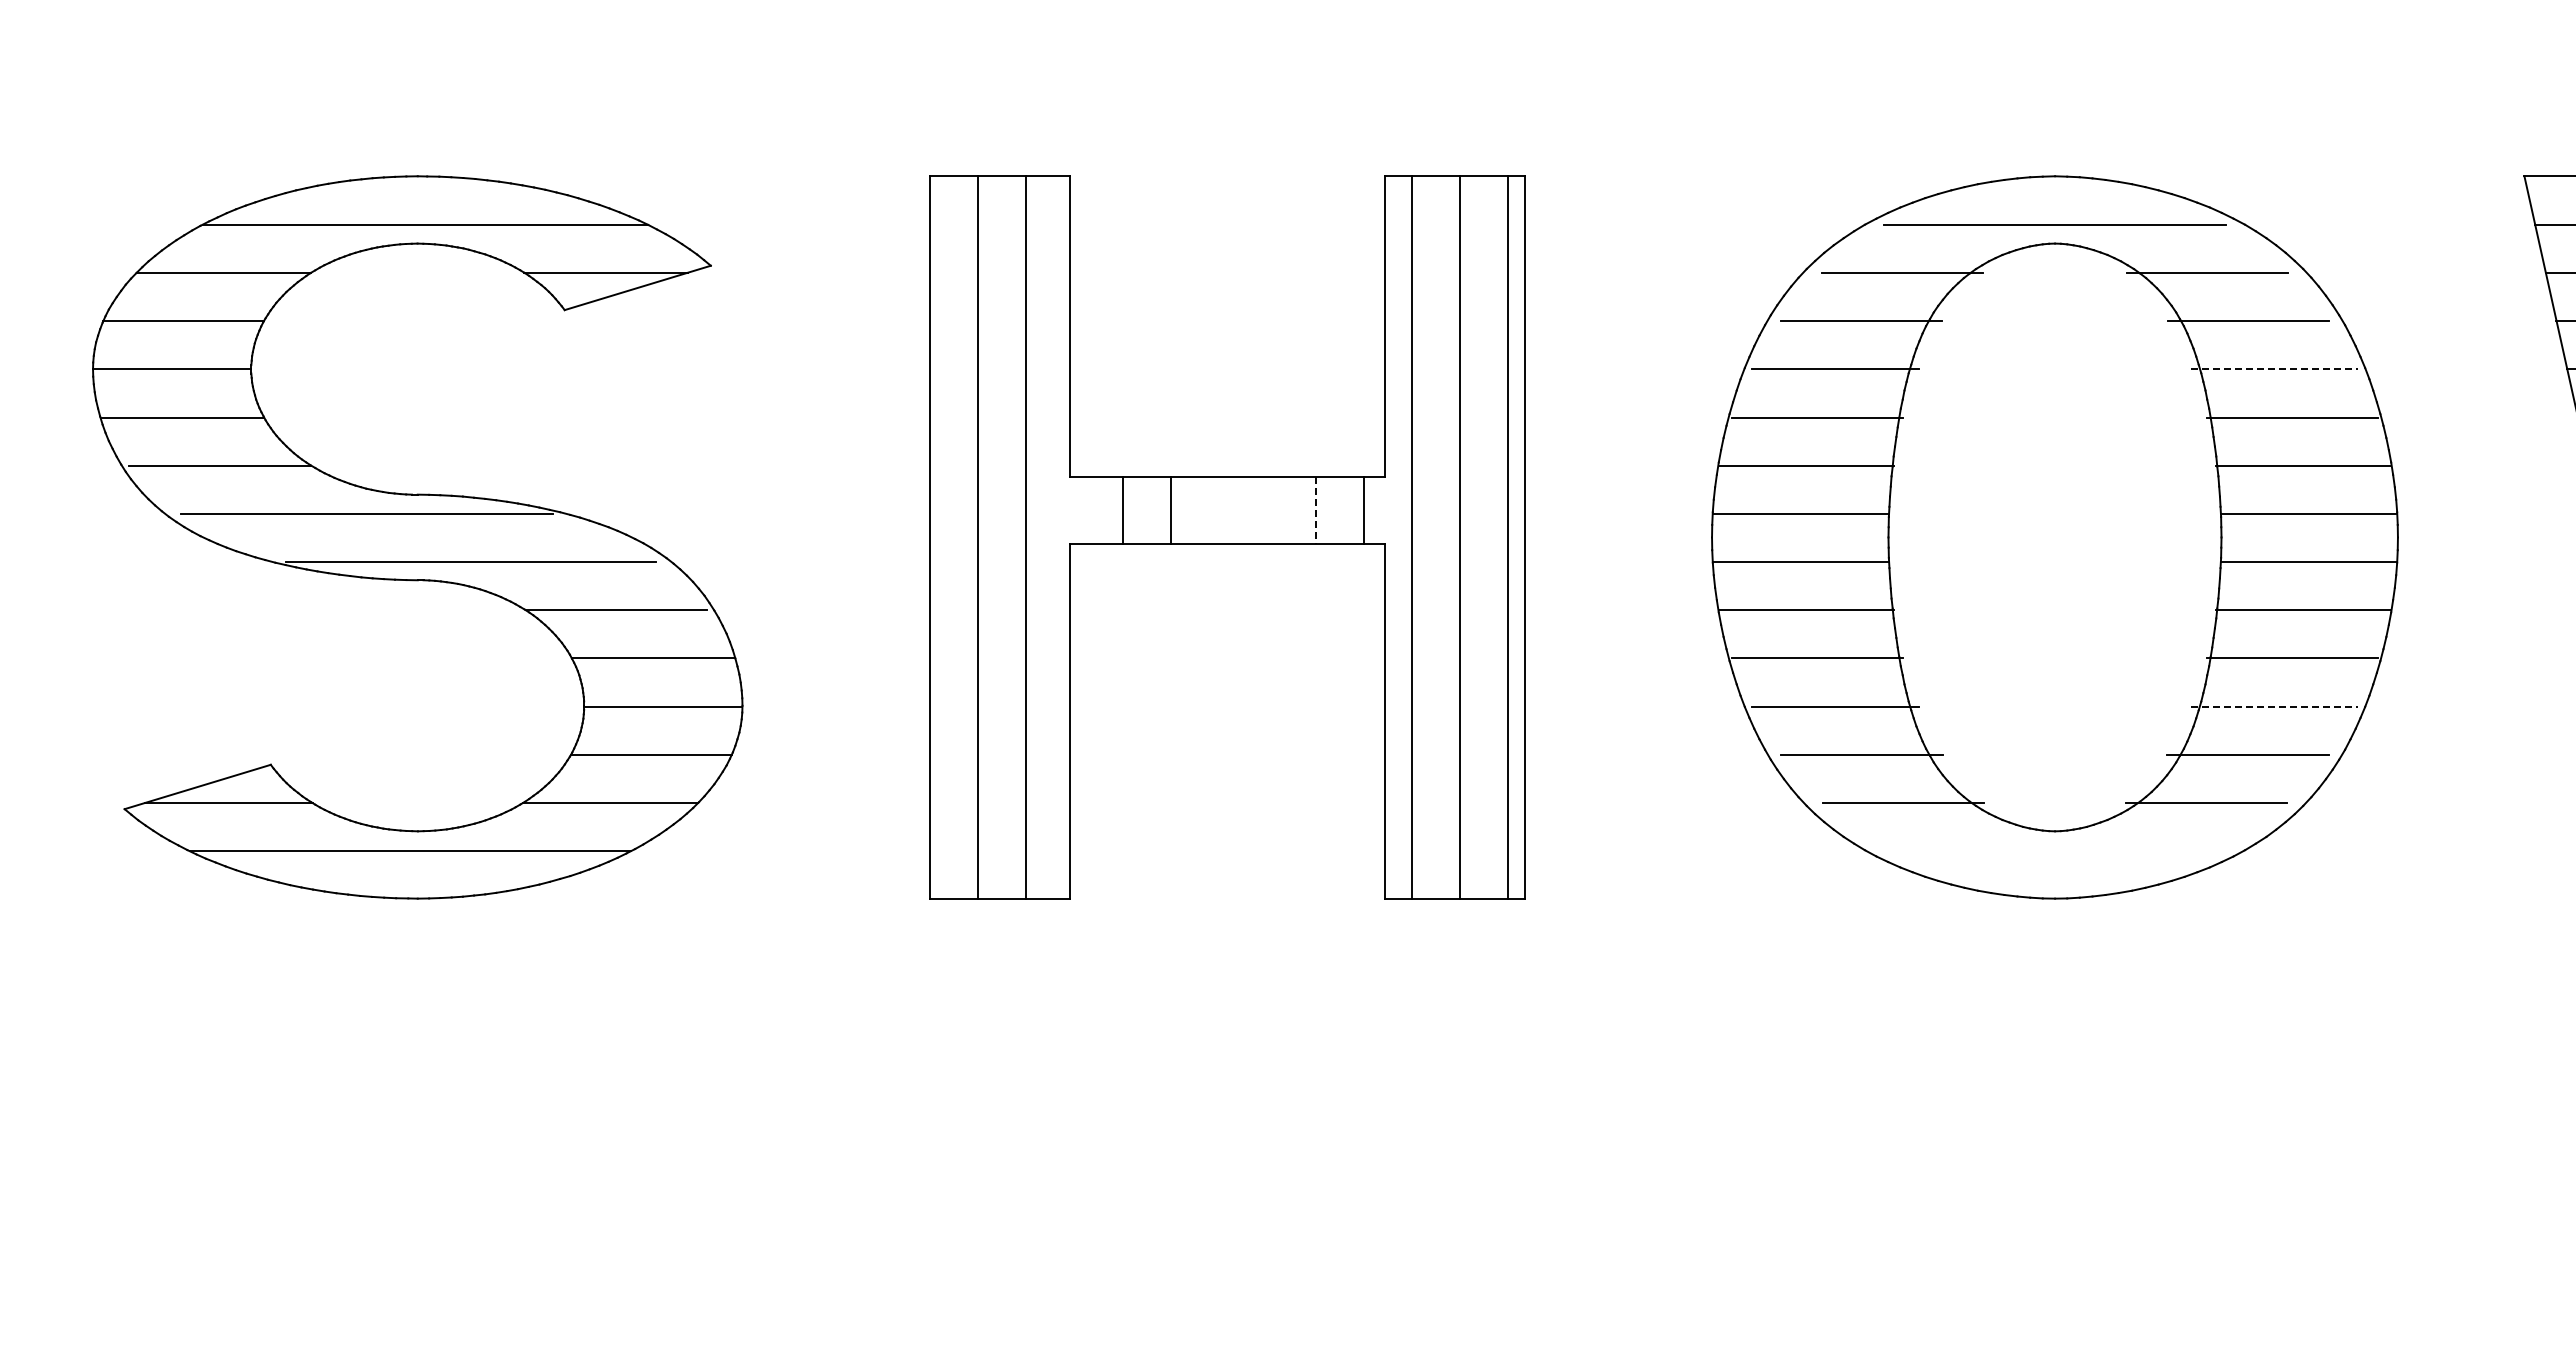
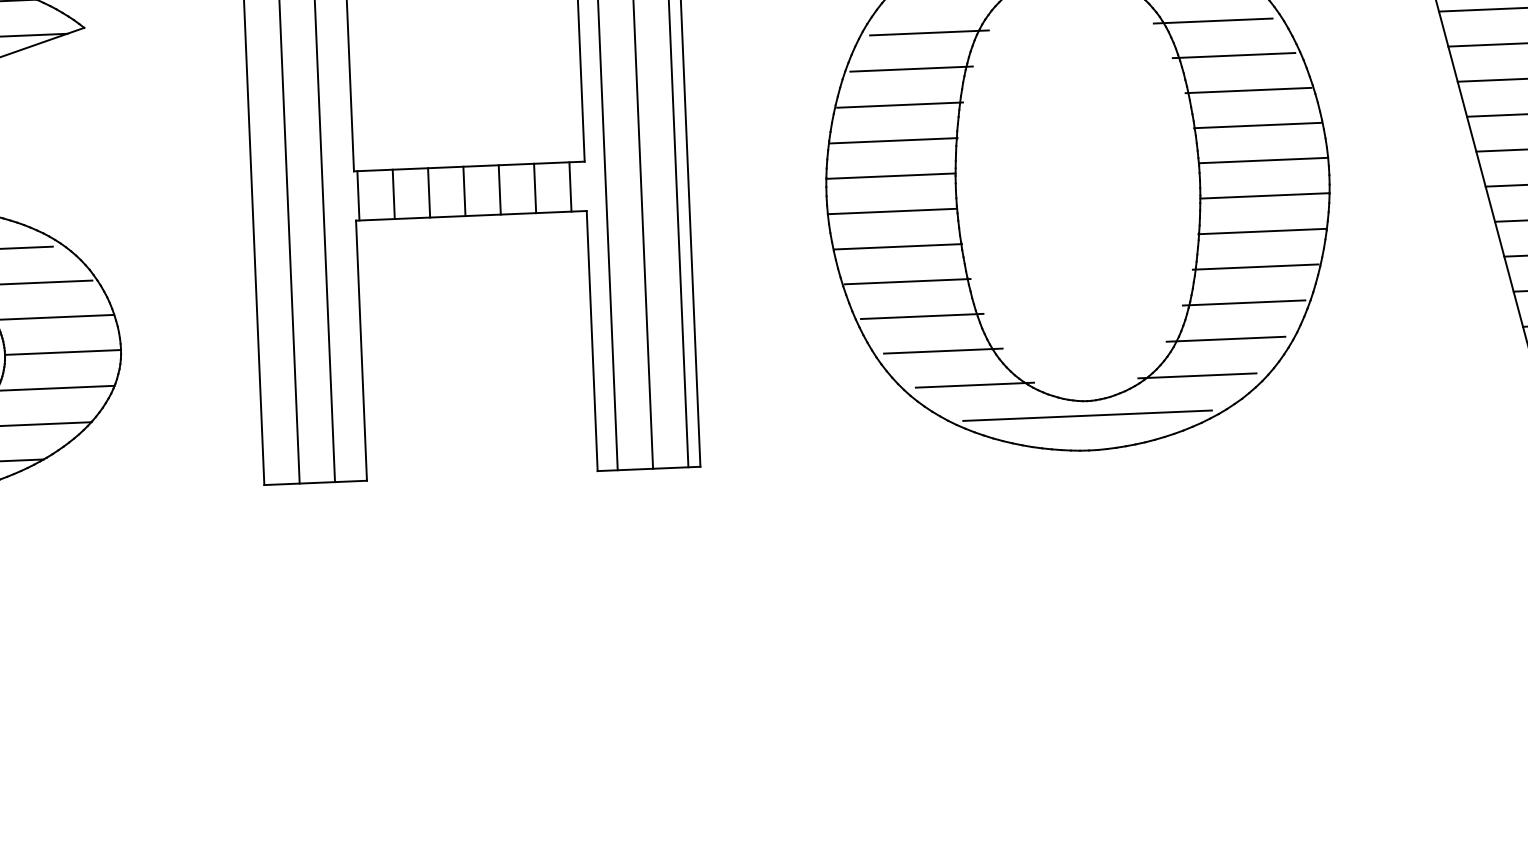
line: (2275, 369) -> (1234, 55), dashed -> solid
line: (1074, 509) -> (358, 195), added
line: (1219, 509) -> (464, 190), added
line: (1267, 509) -> (499, 189), added
line: (1315, 510) -> (535, 188), dashed -> solid
line: (2275, 706) -> (1244, 302), dashed -> solid
line: (2054, 851) -> (1087, 415), added

